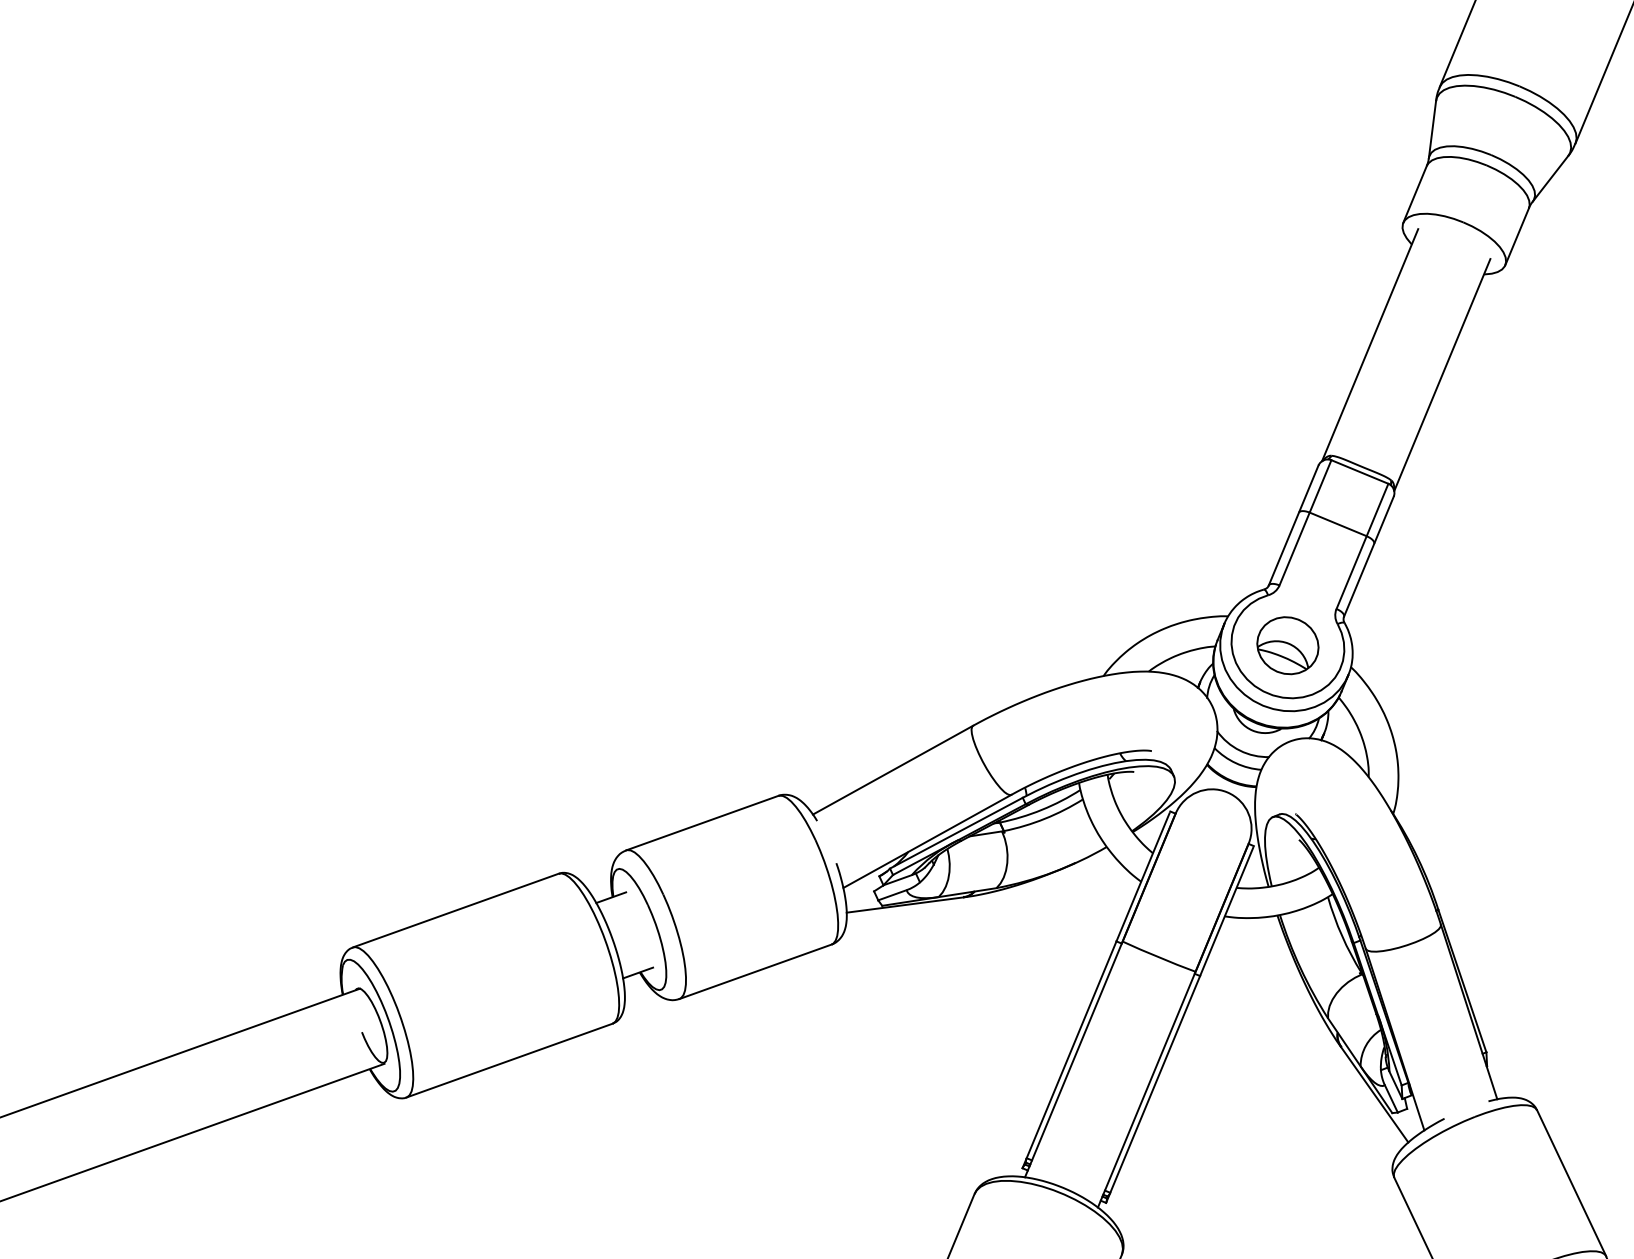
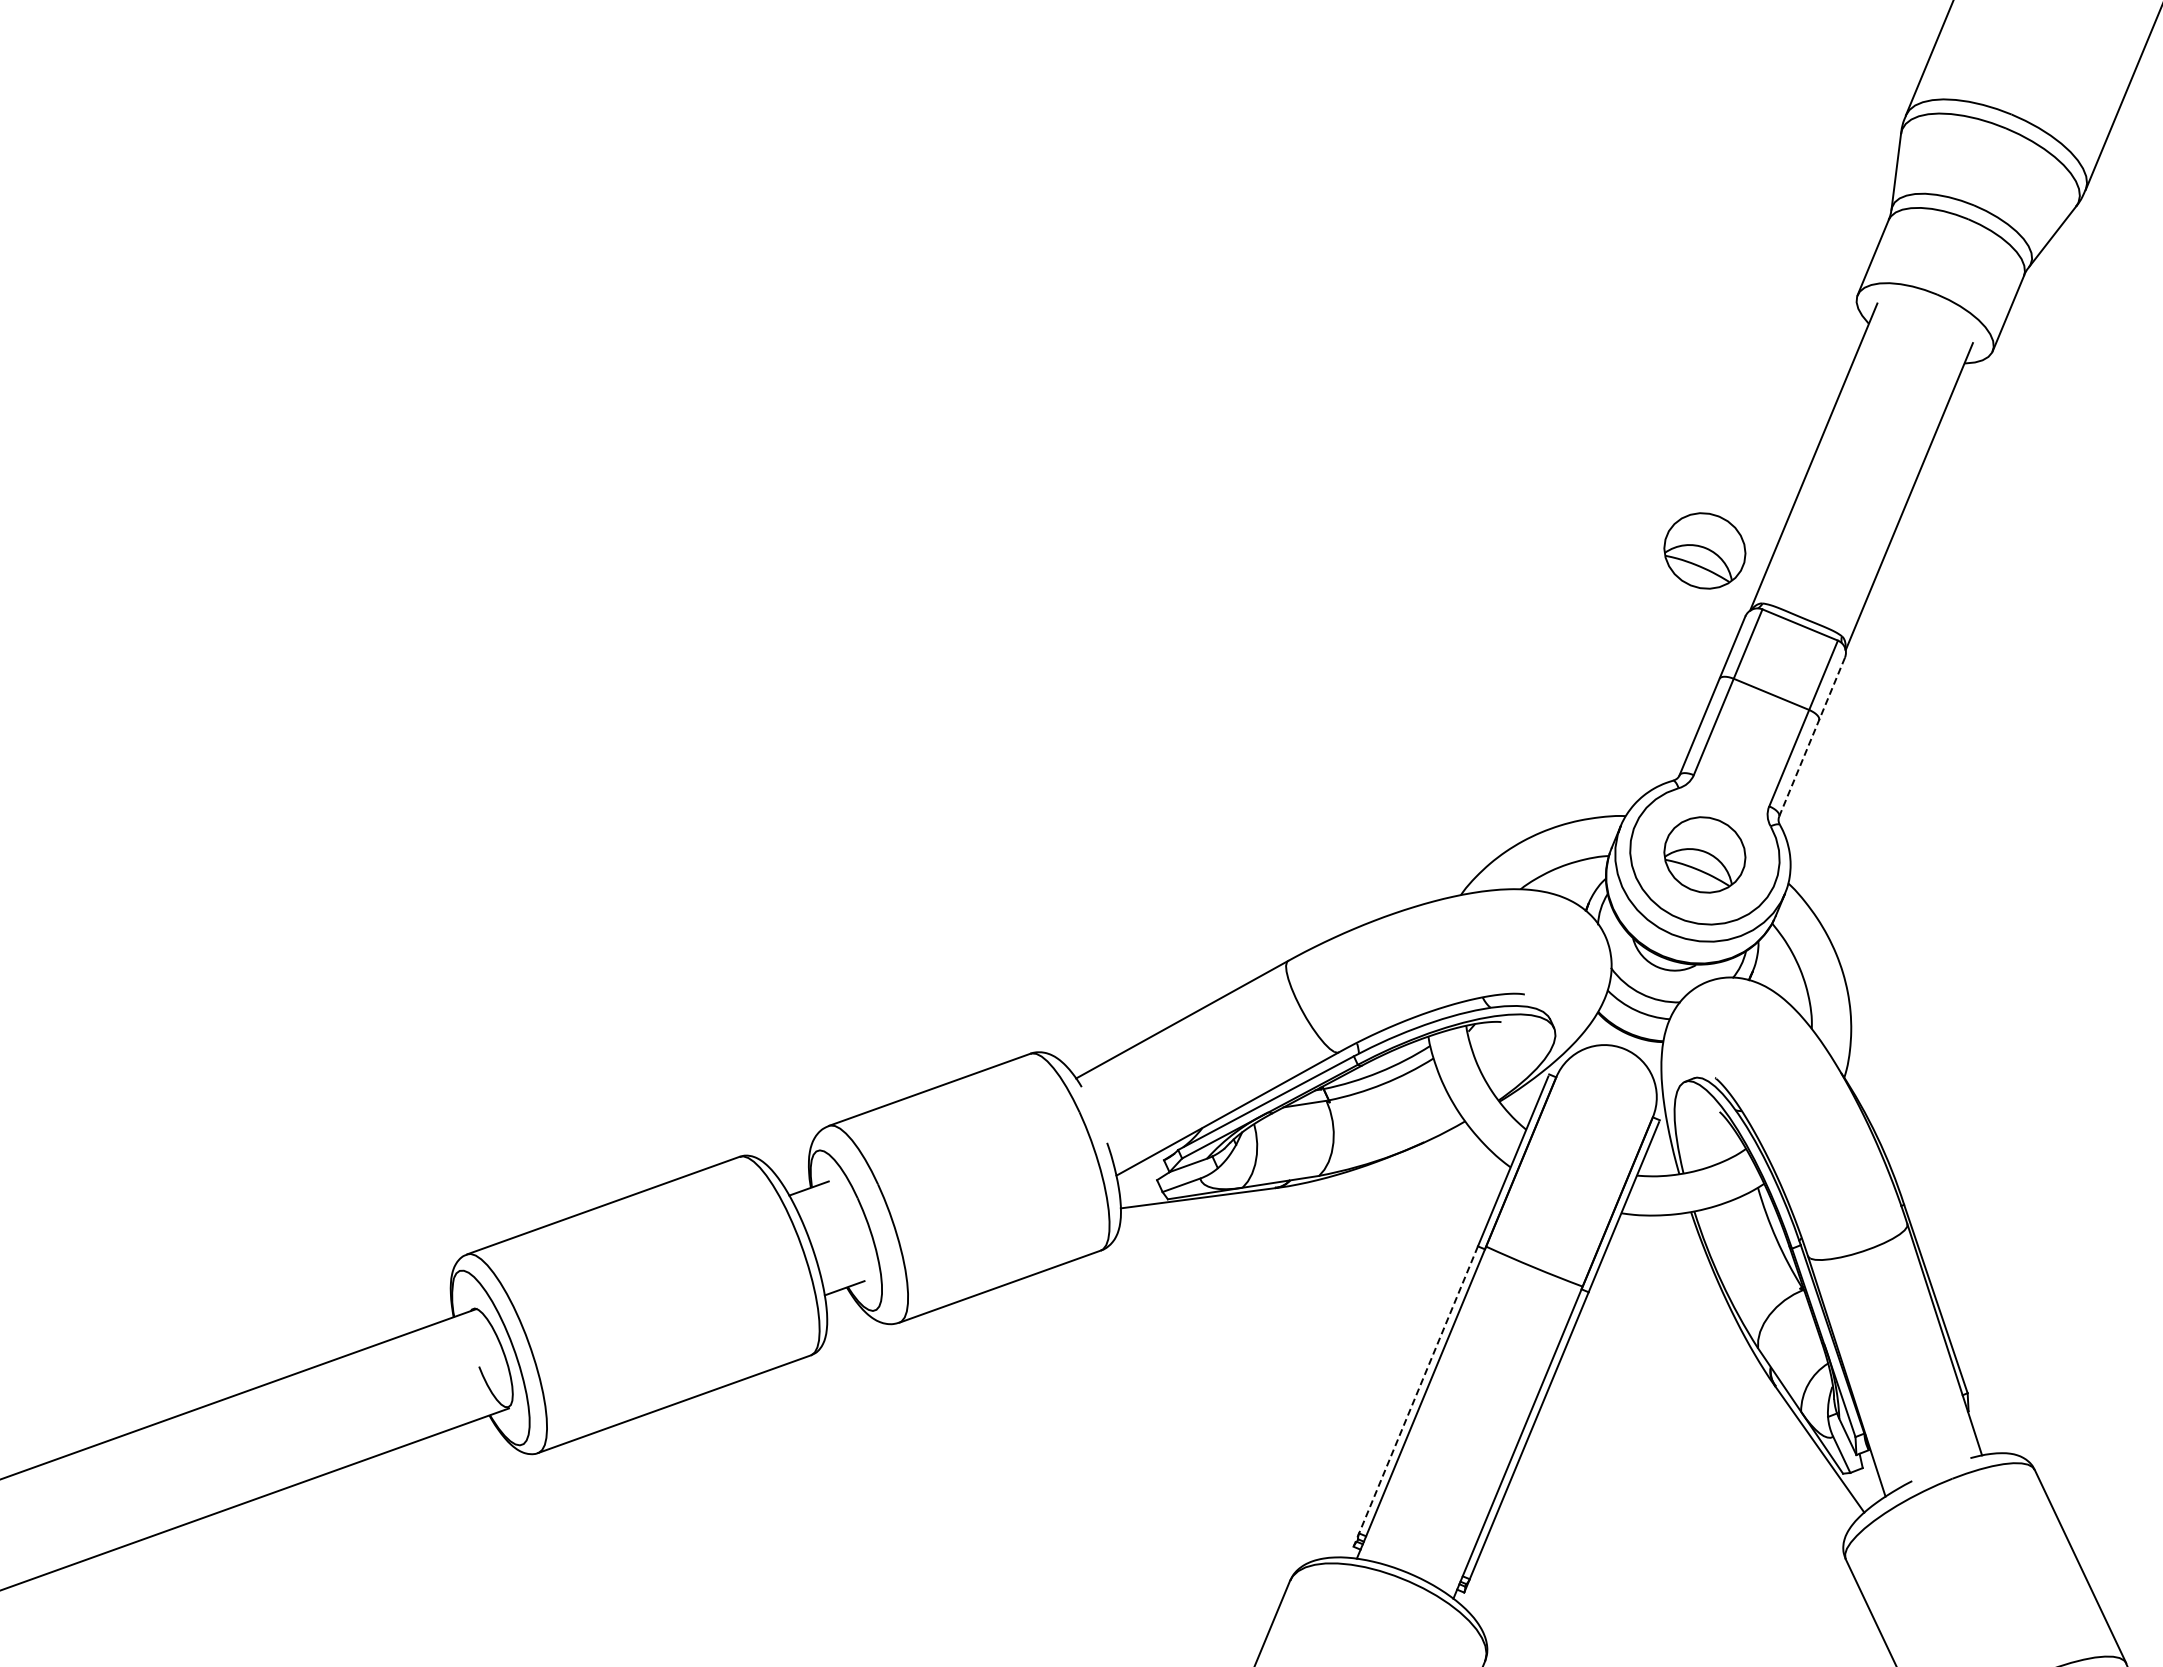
part: (1287, 415) -> (1704, 550), added
line: (1369, 556) -> (1812, 737), solid -> dashed
line: (1069, 1054) -> (1415, 1396), solid -> dashed

